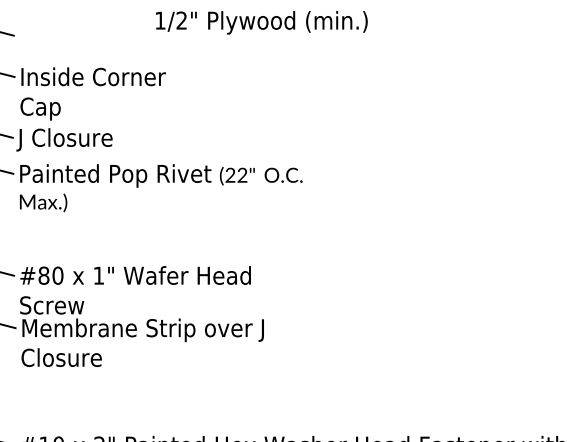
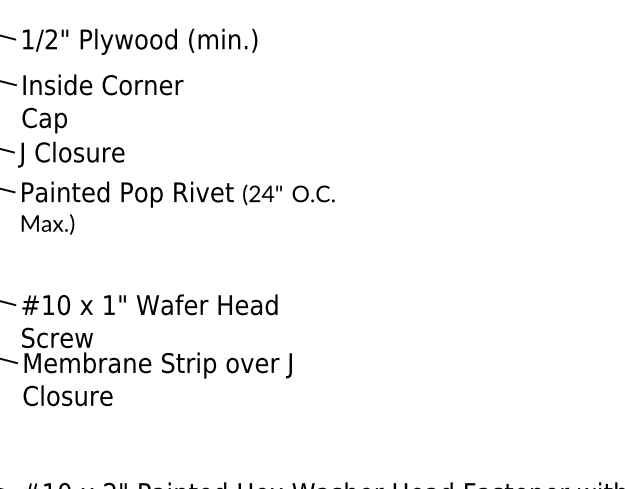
text: (261, 22) -> (139, 41), moved
text: (241, 174) -> (267, 193), (22" -> (24"
text: (43, 275) -> (47, 304), #80 -> #10

